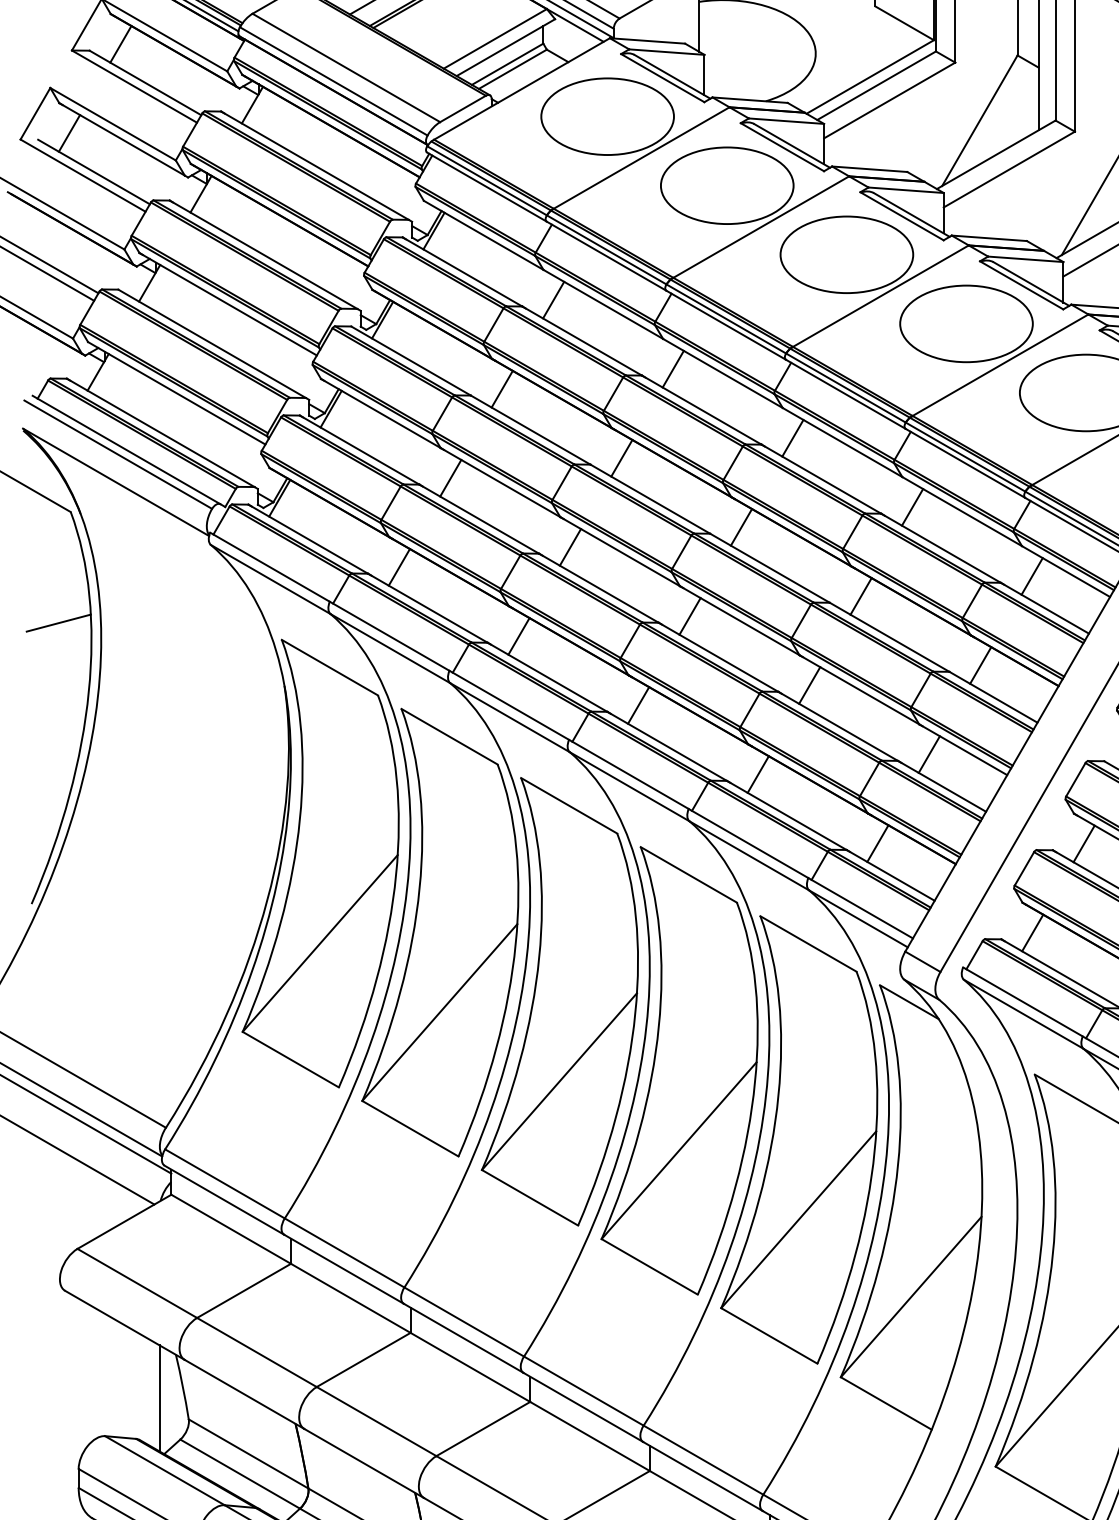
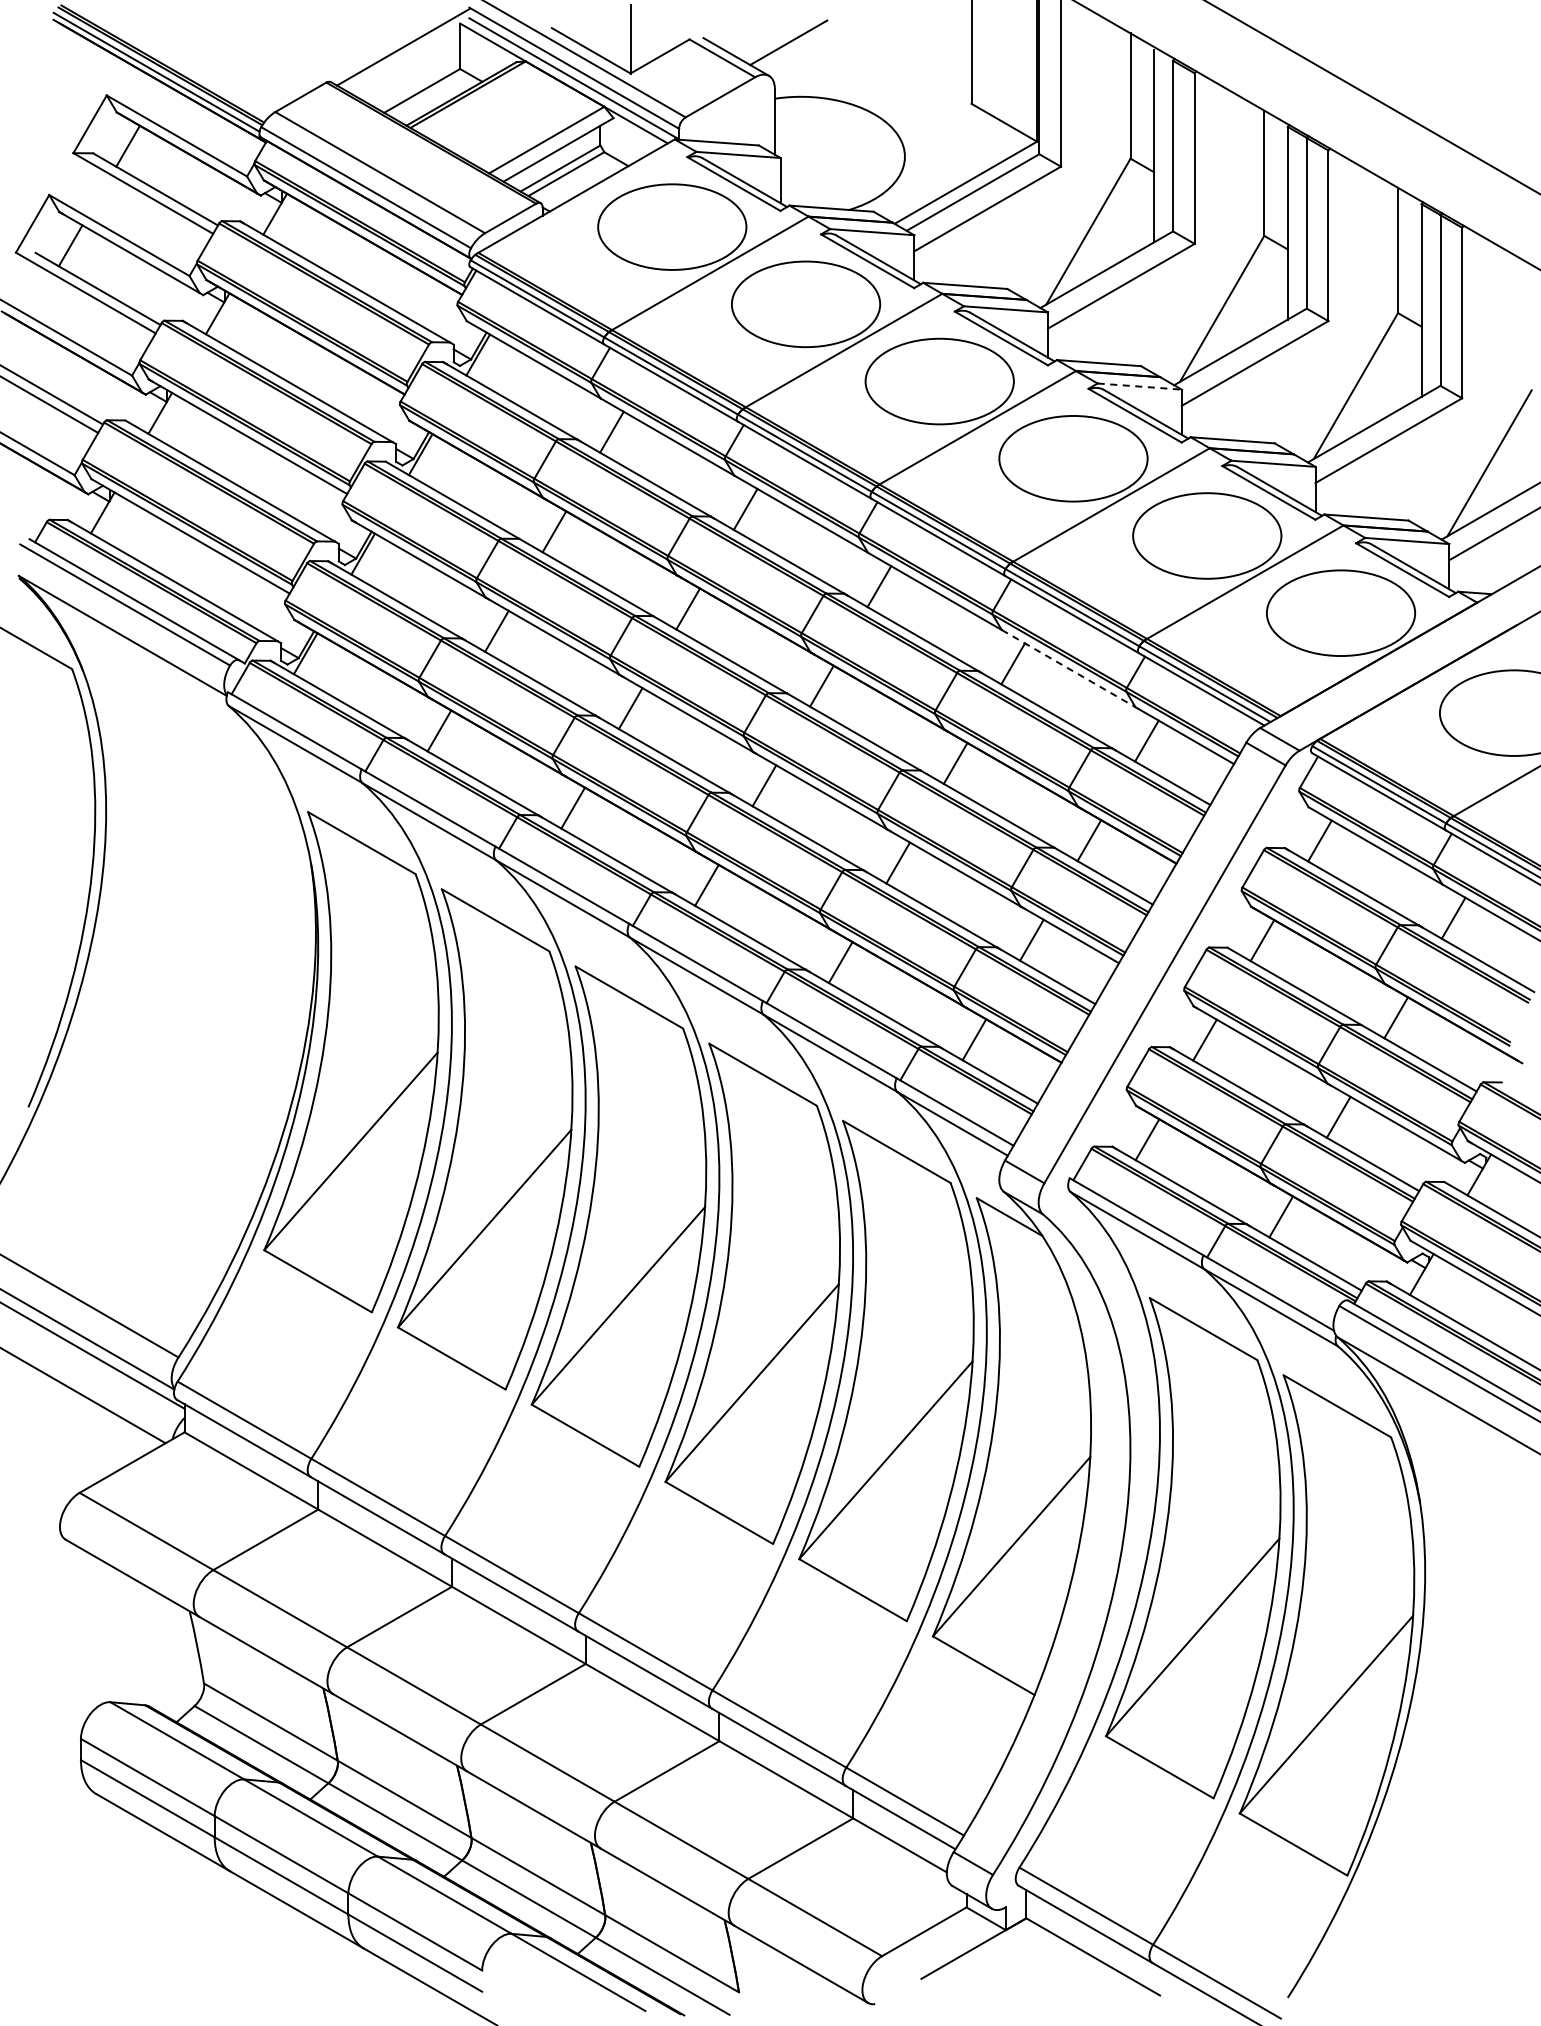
line: (1026, 259) -> (1140, 386), solid -> dashed
line: (962, 511) -> (1069, 668), solid -> dashed
line: (58, 622) -> (58, 792), removed
line: (159, 1397) -> (171, 1659), removed

